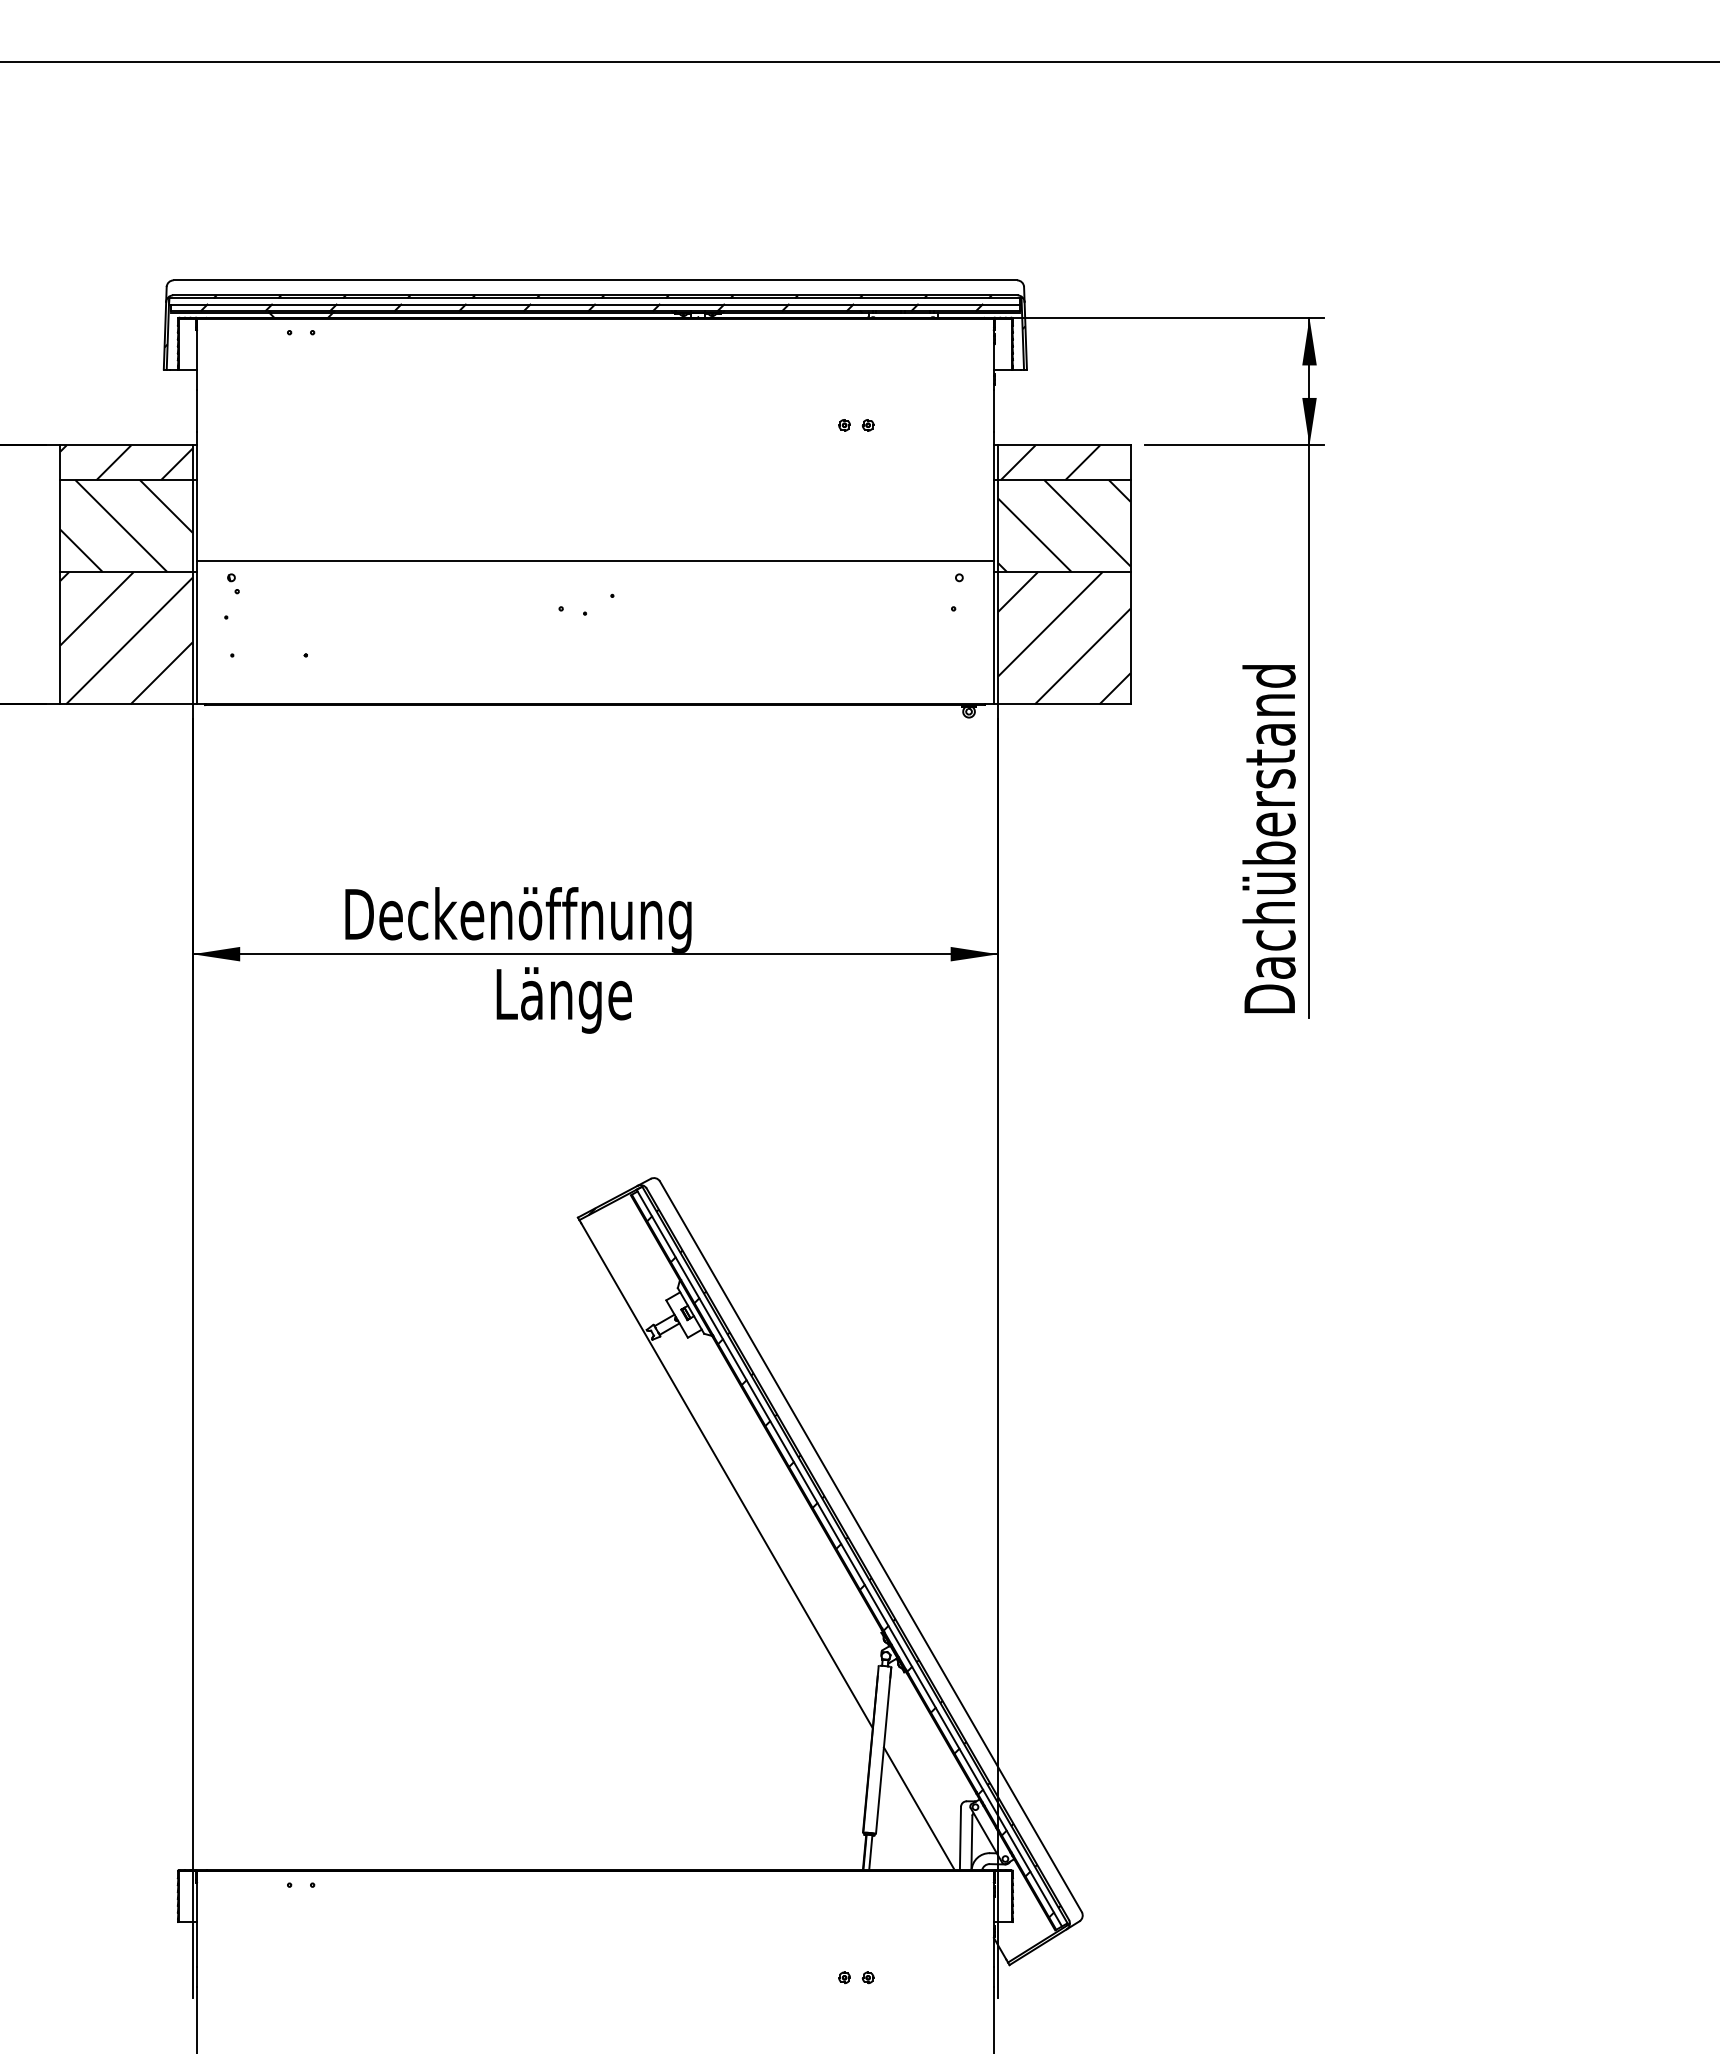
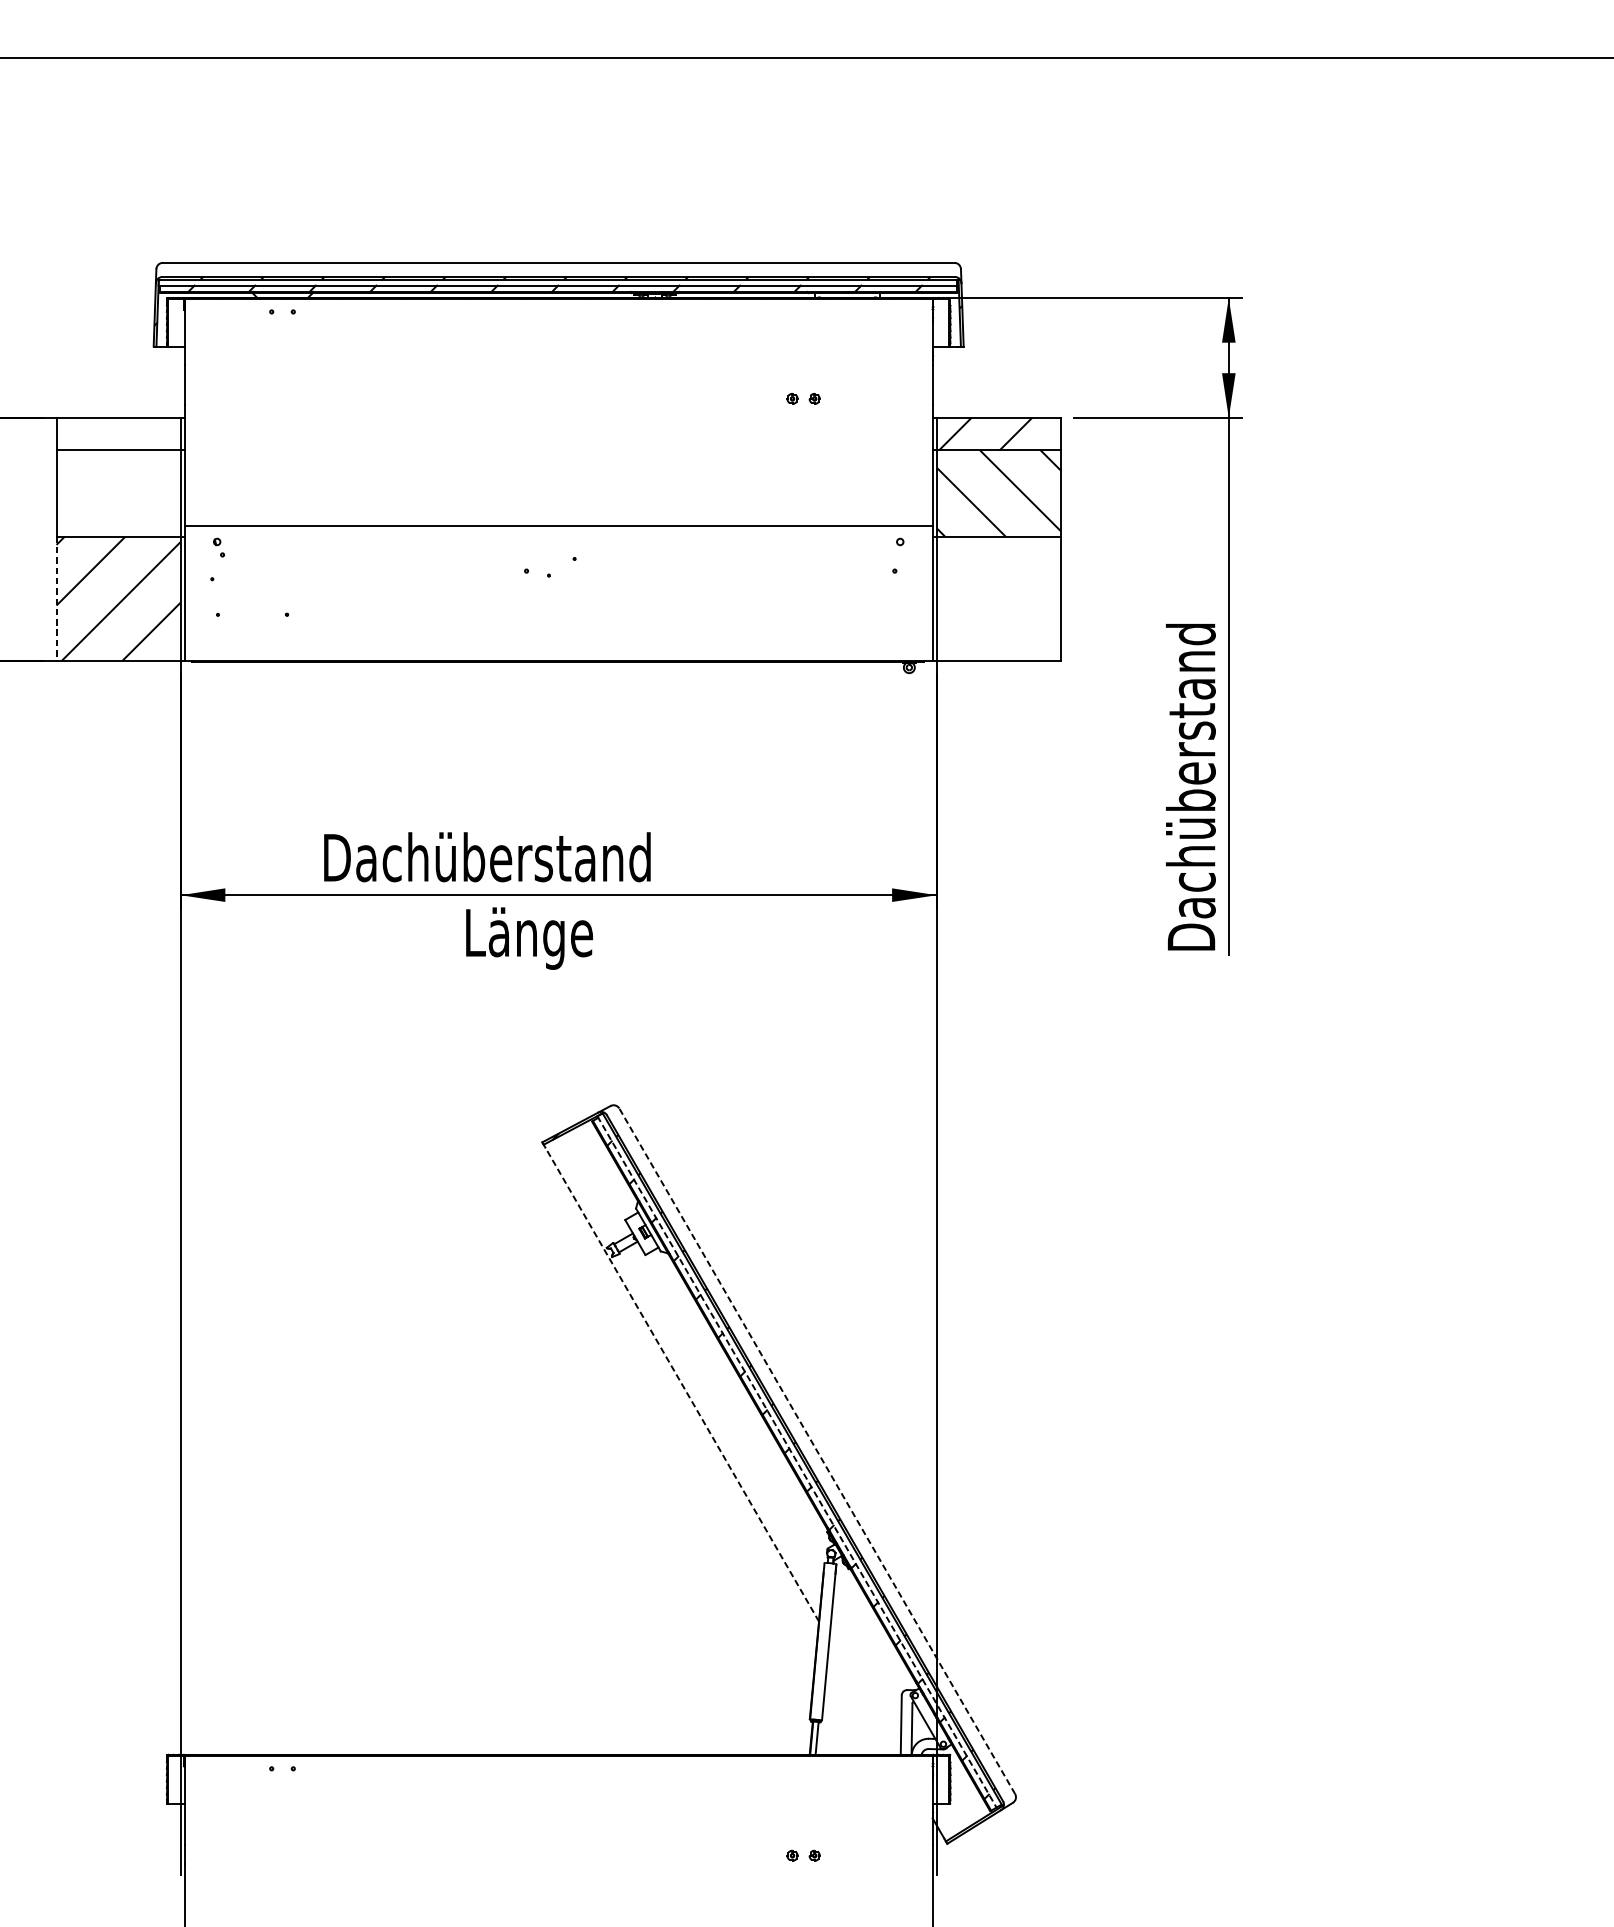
hatch: (126, 462) -> (118, 433), removed
hatch: (126, 525) -> (118, 492), removed
line: (60, 638) -> (56, 598), solid -> dashed
hatch: (1064, 638) -> (998, 598), removed
text: (536, 919) -> (503, 862), Deckenöffnung -> Dachüberstand
line: (726, 1475) -> (681, 1384), solid -> dashed
line: (870, 1546) -> (816, 1450), solid -> dashed
line: (849, 1558) -> (797, 1462), solid -> dashed
line: (918, 1808) -> (861, 1696), removed

